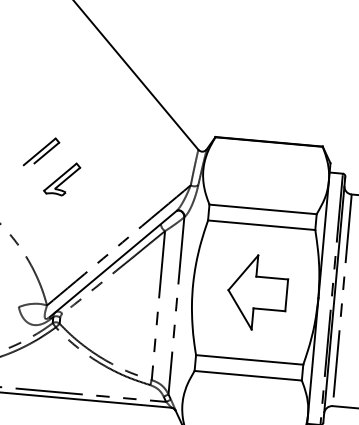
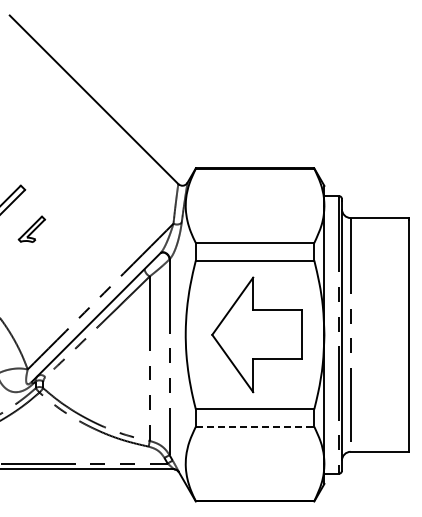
part: (61, 179) -> (31, 229), size x0.7
part: (256, 292) -> (256, 334), size x1.4
line: (248, 375) -> (255, 426), solid -> dashed

